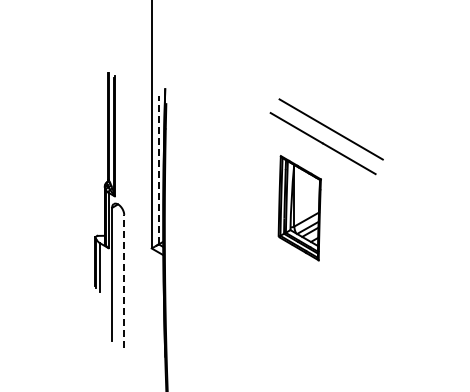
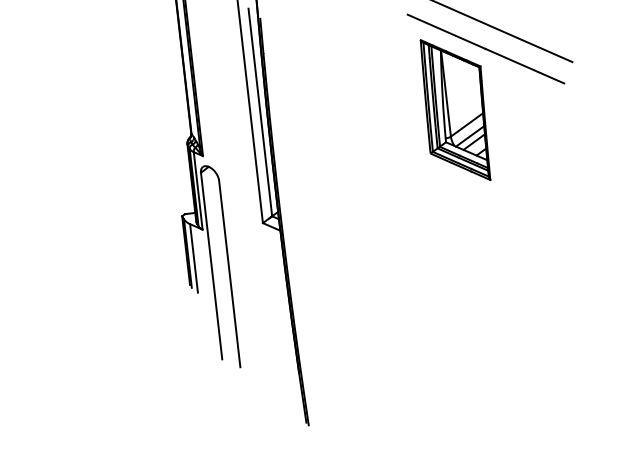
line: (158, 169) -> (259, 111), dashed -> solid
part: (299, 208) -> (455, 110), moved
line: (124, 281) -> (230, 273), dashed -> solid

